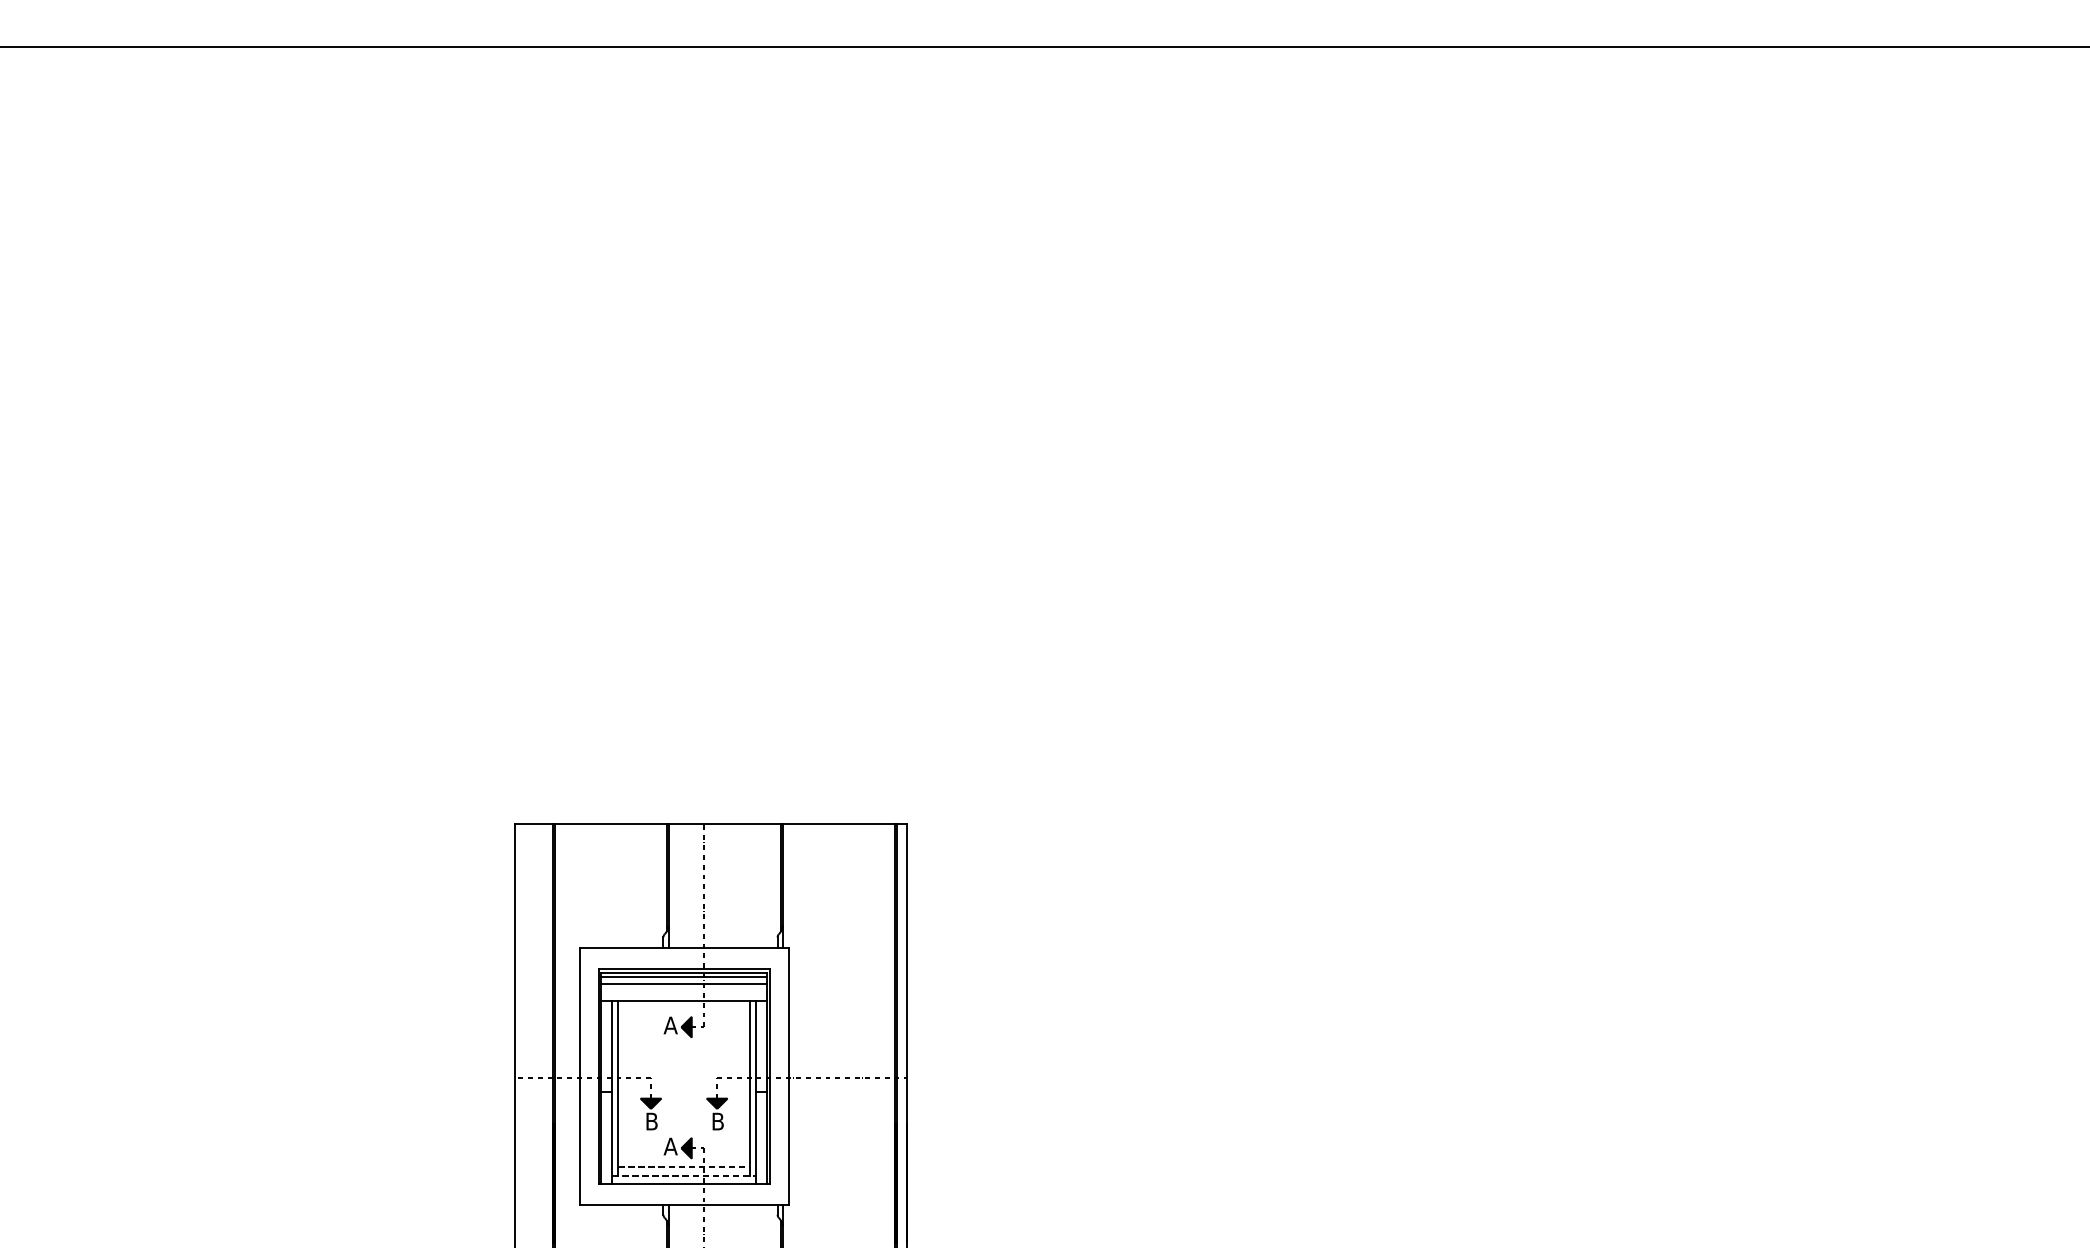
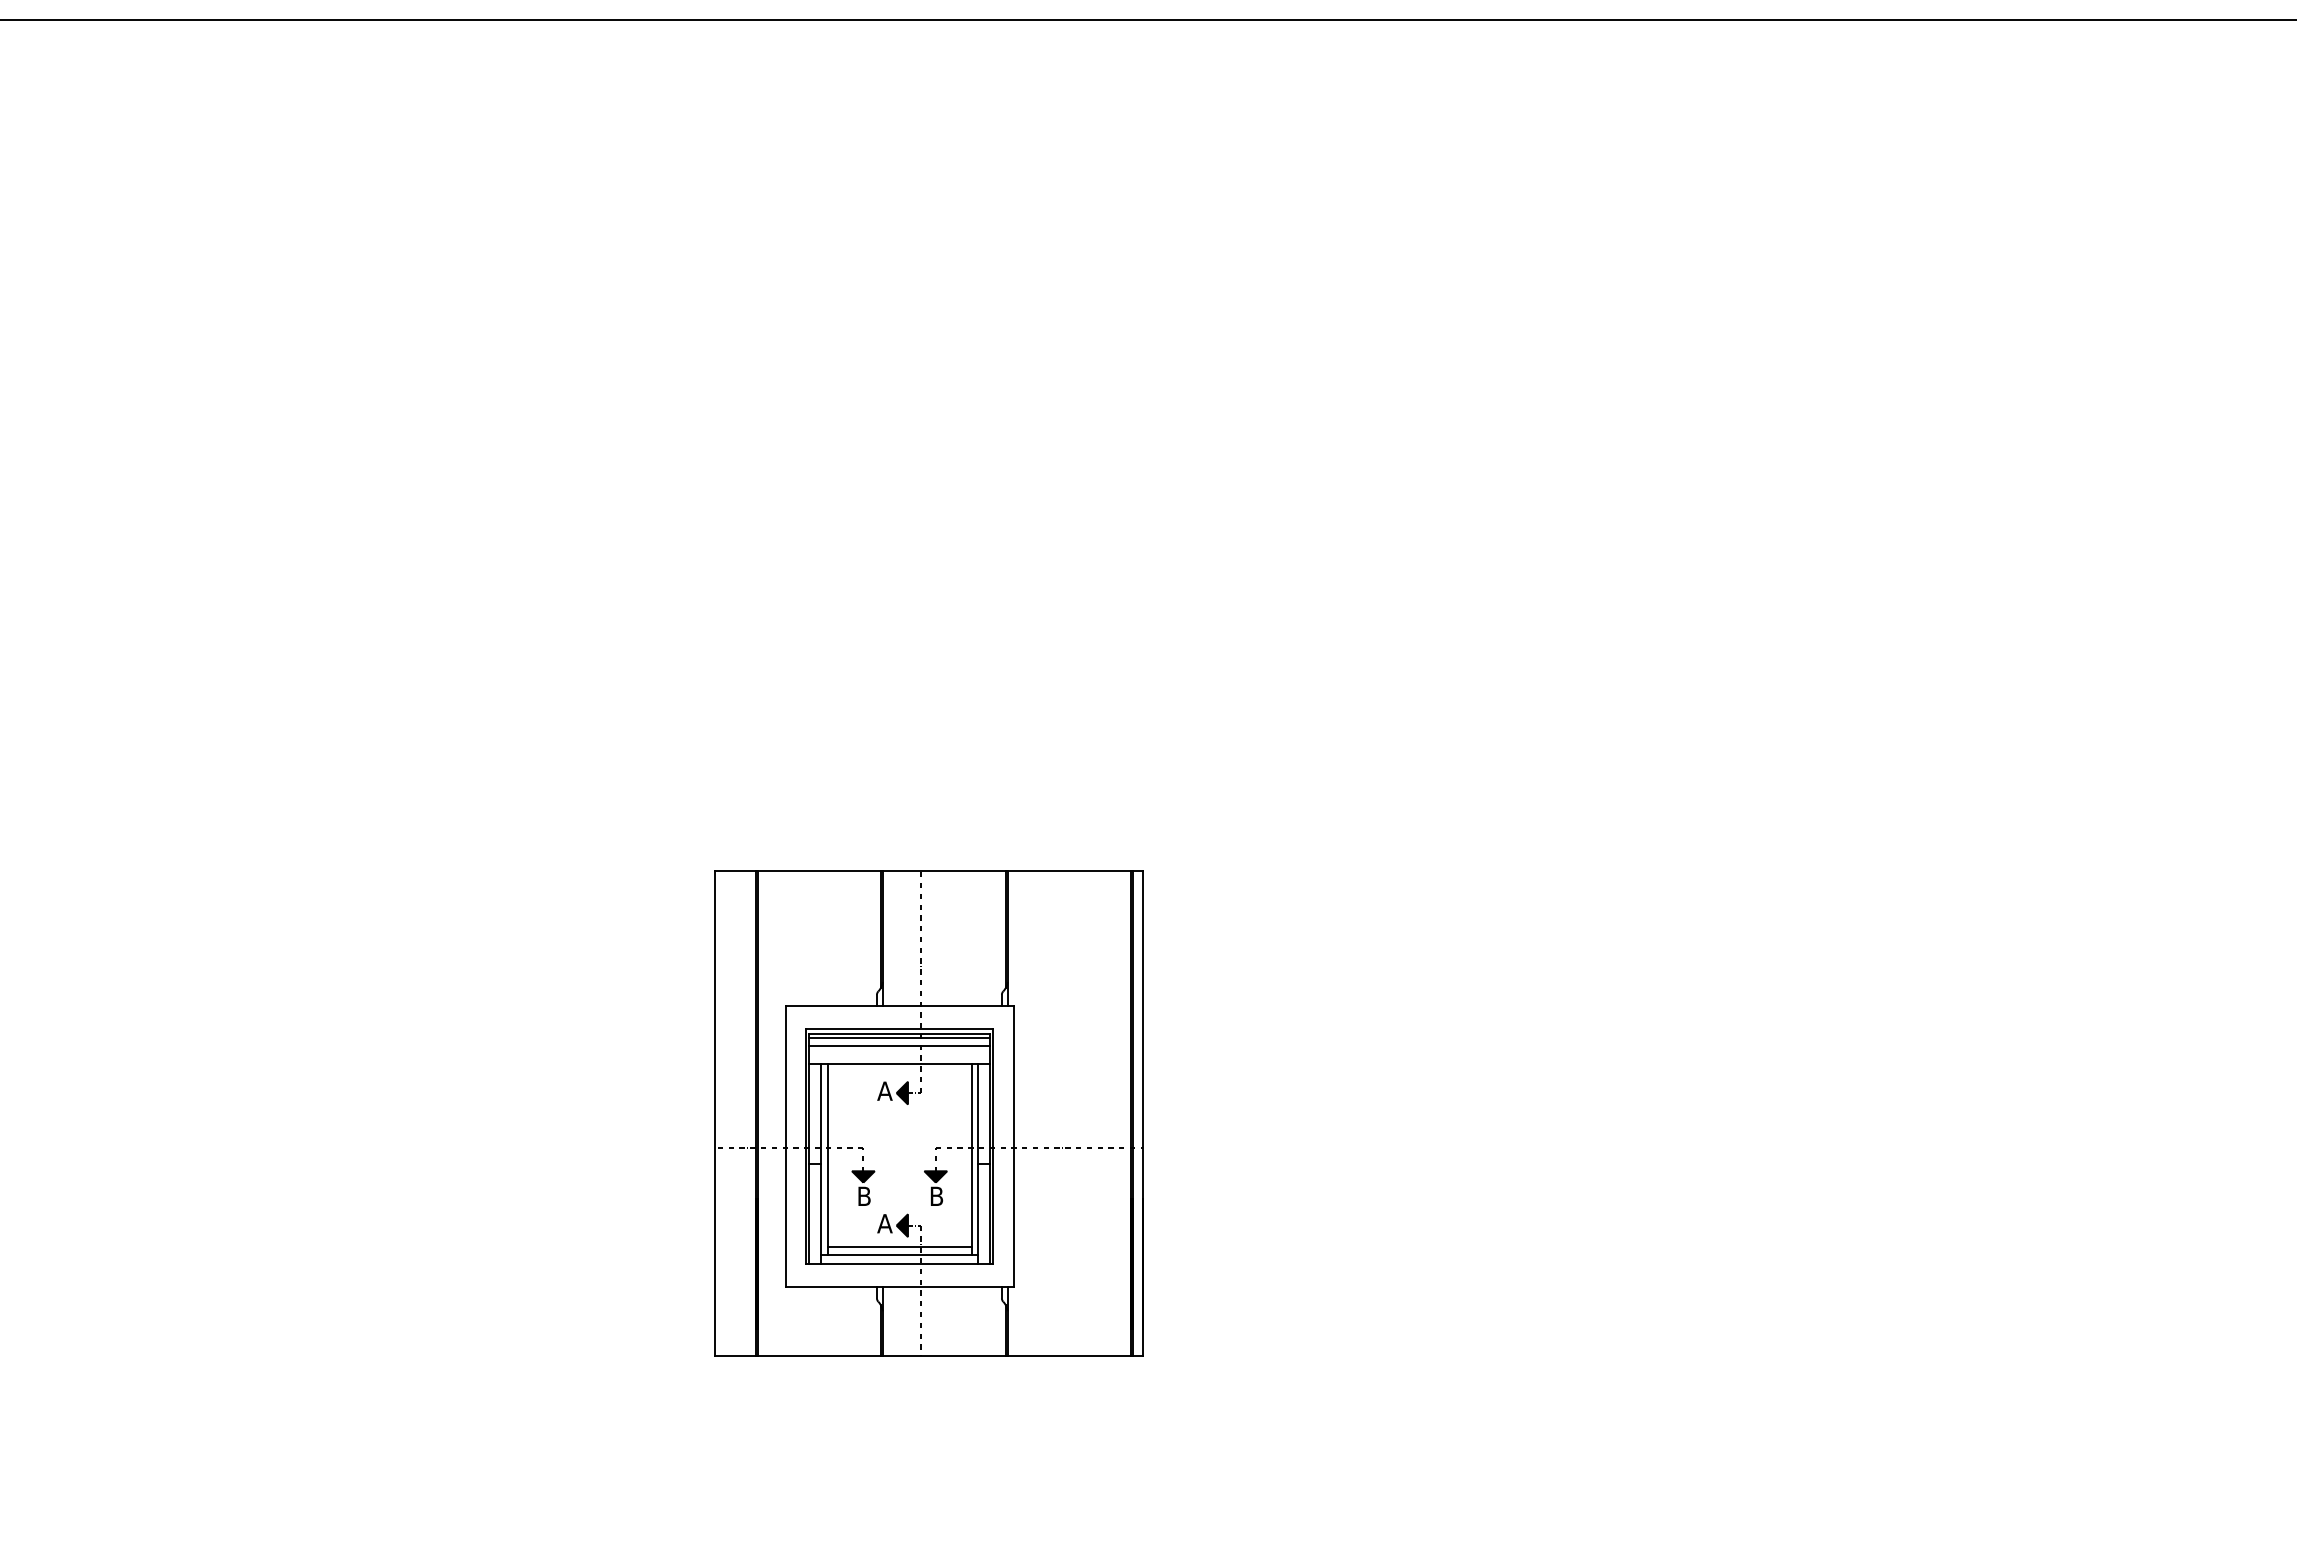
line: (684, 1167) -> (900, 1246), dashed -> solid
line: (684, 1175) -> (899, 1255), dashed -> solid

